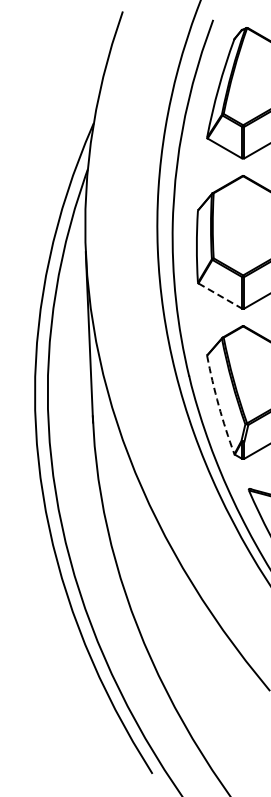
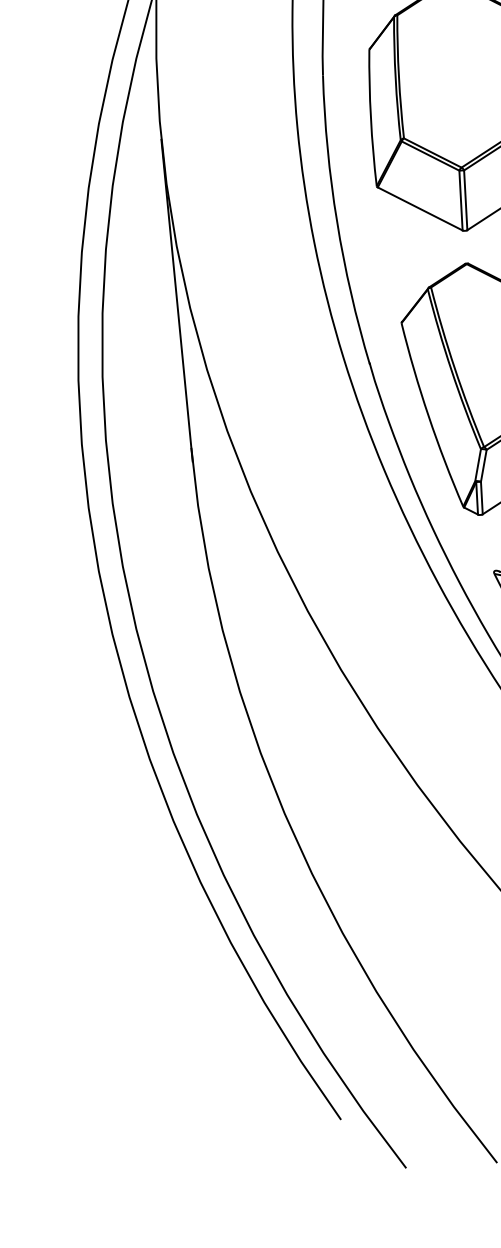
line: (220, 296) -> (420, 209), dashed -> solid
arc: (218, 405) -> (428, 416), dashed -> solid

